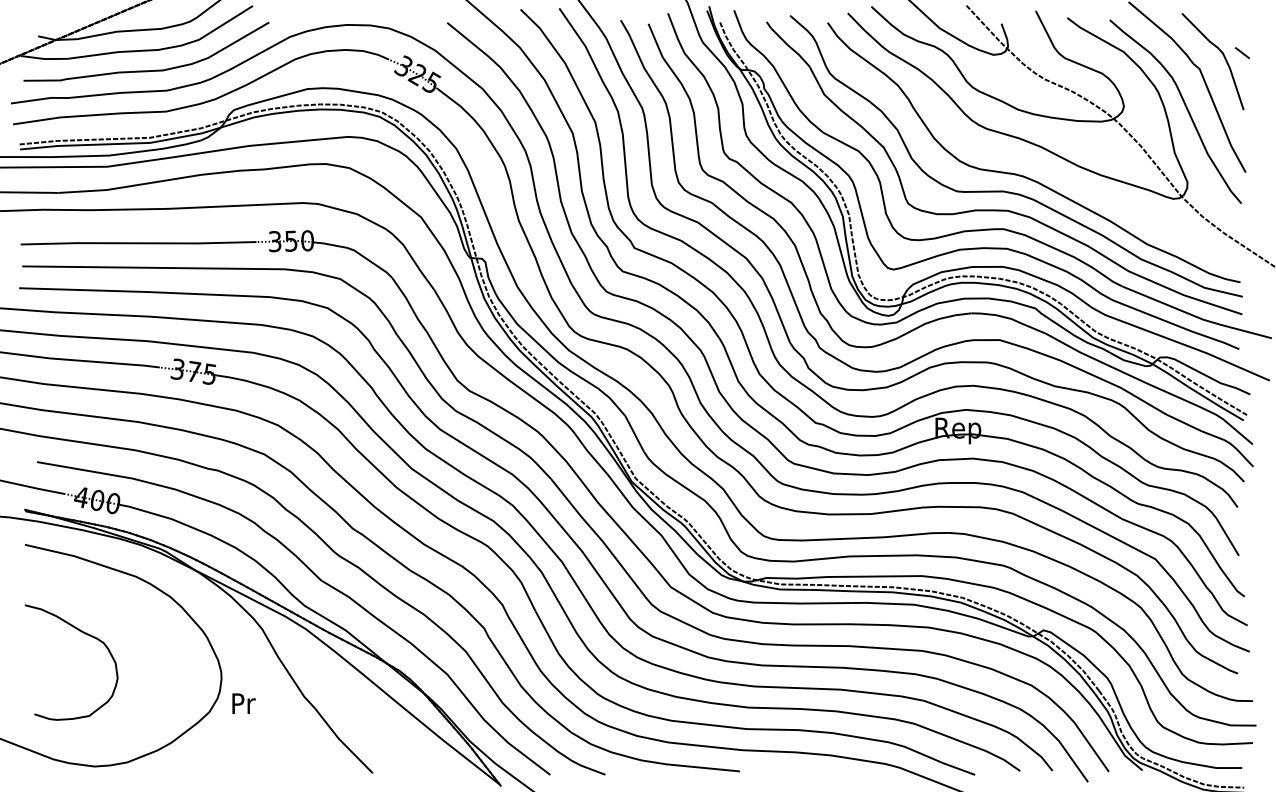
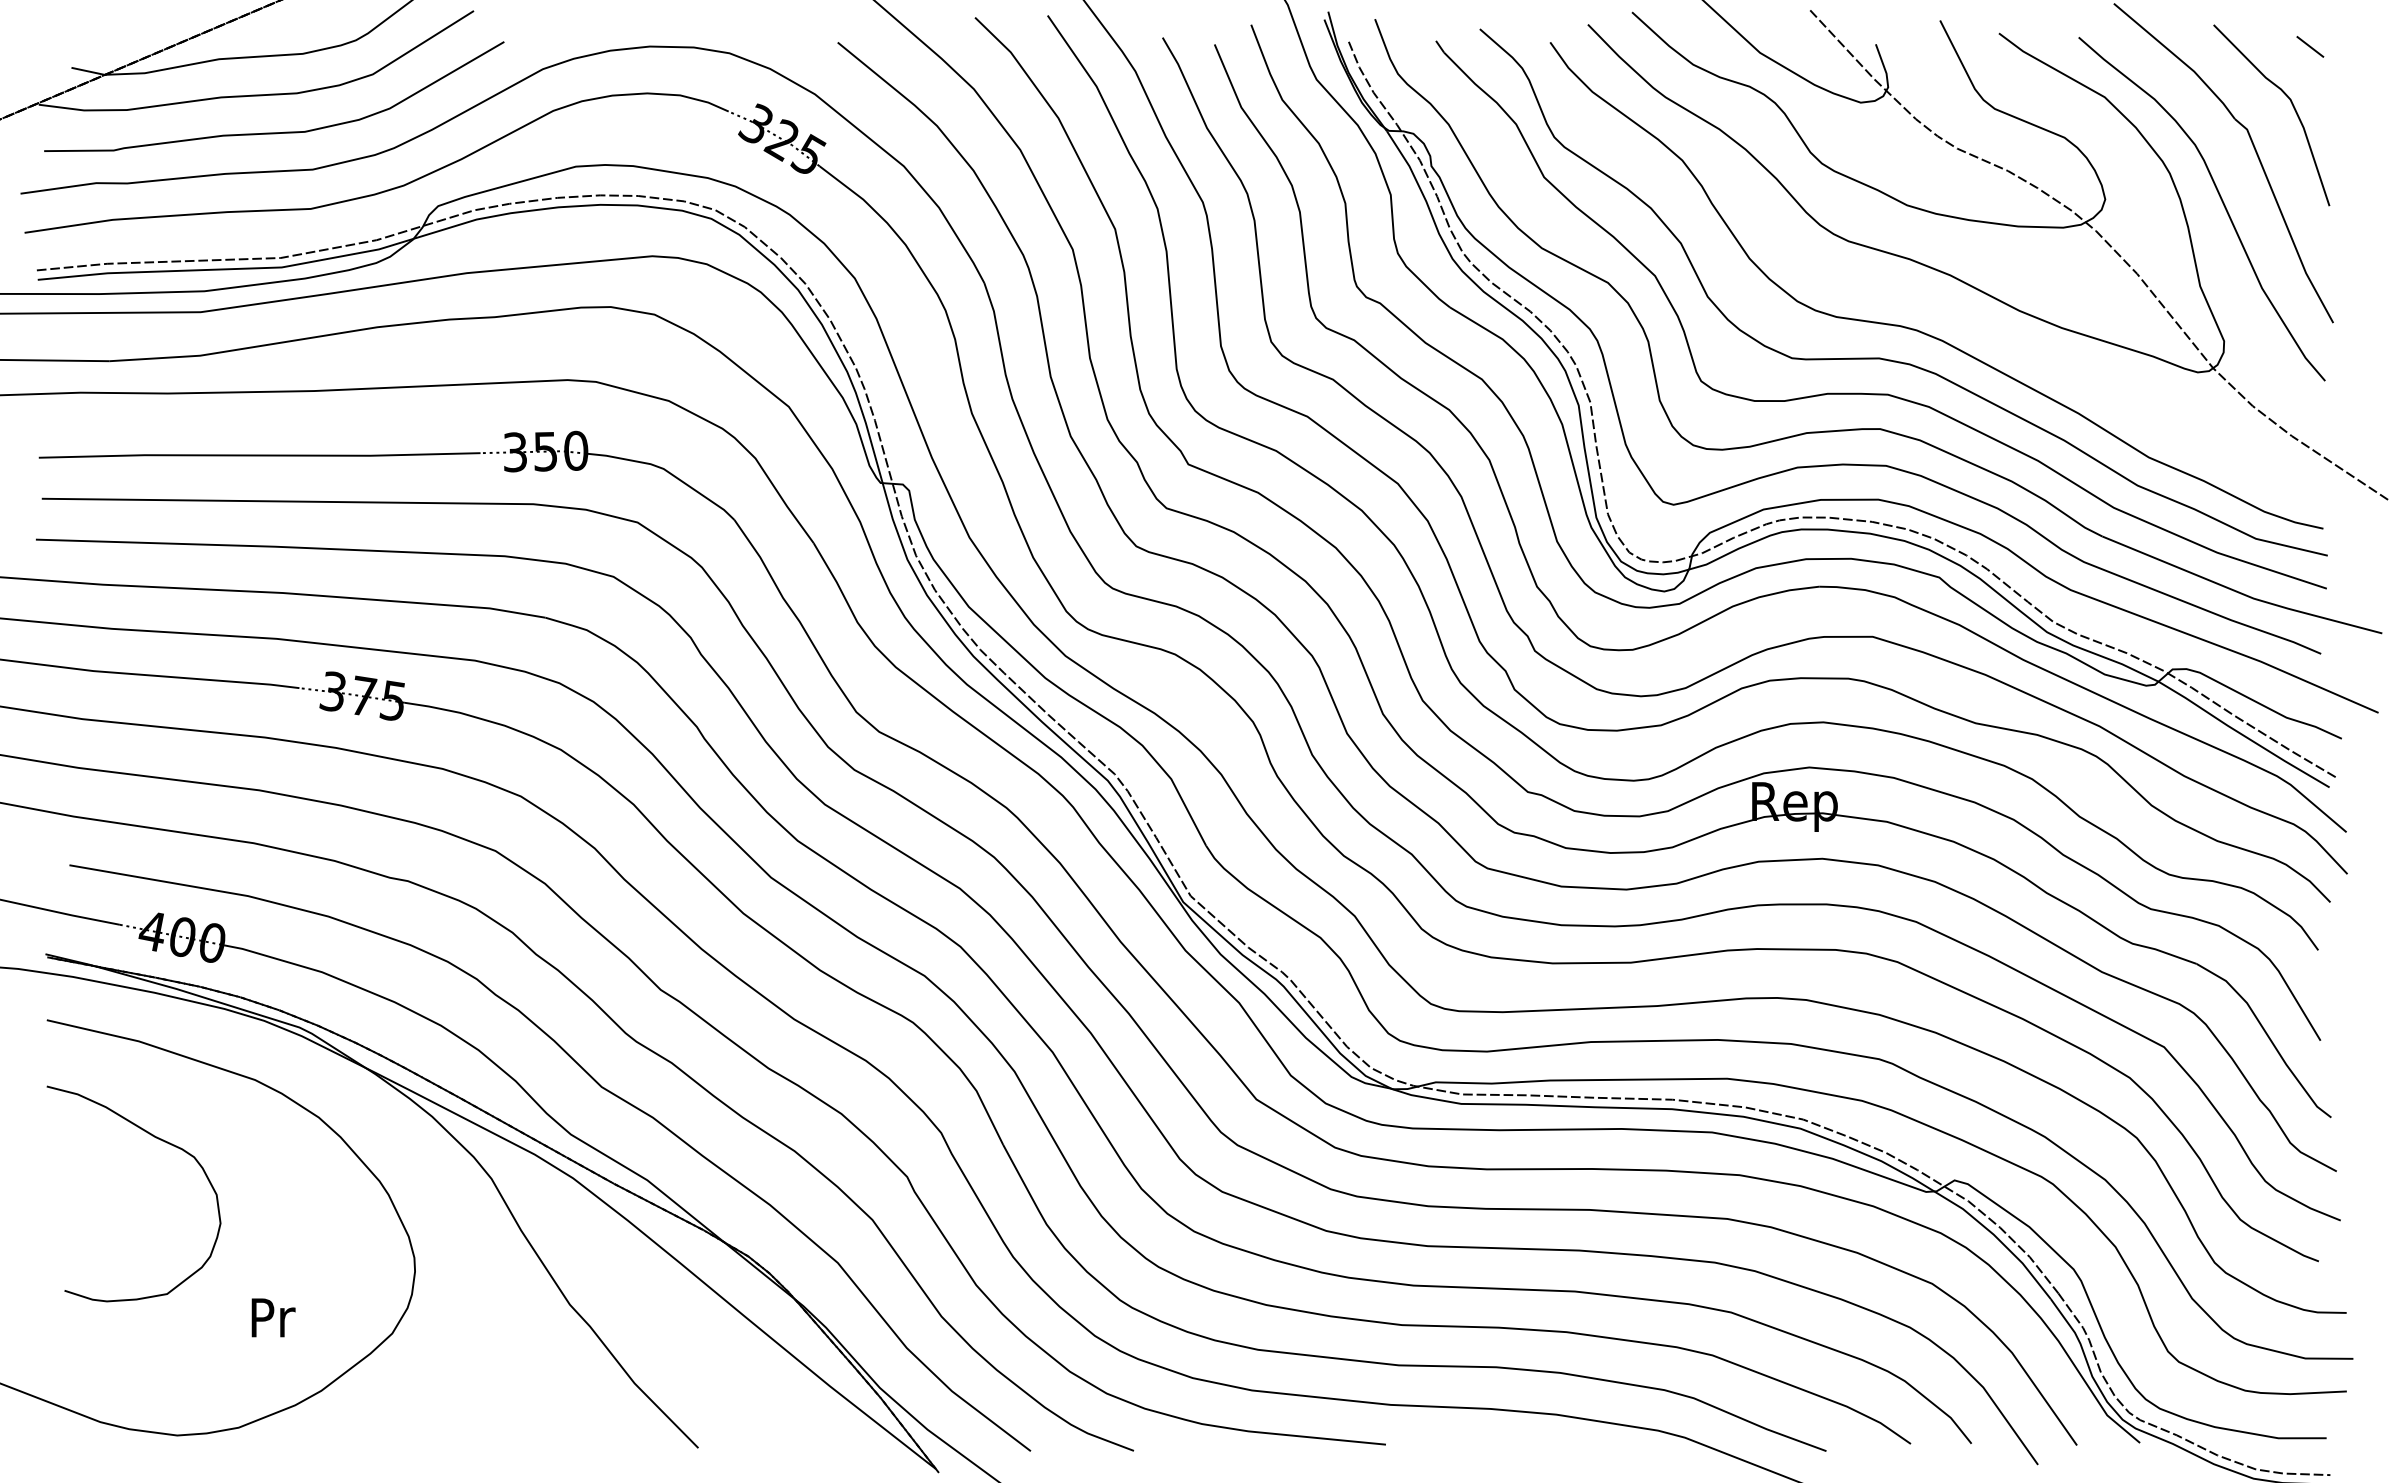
line: (1242, 53) -> (2310, 47), moved
curve: (85, 634) -> (160, 1141), moved
text: (243, 703) -> (272, 1317), moved

